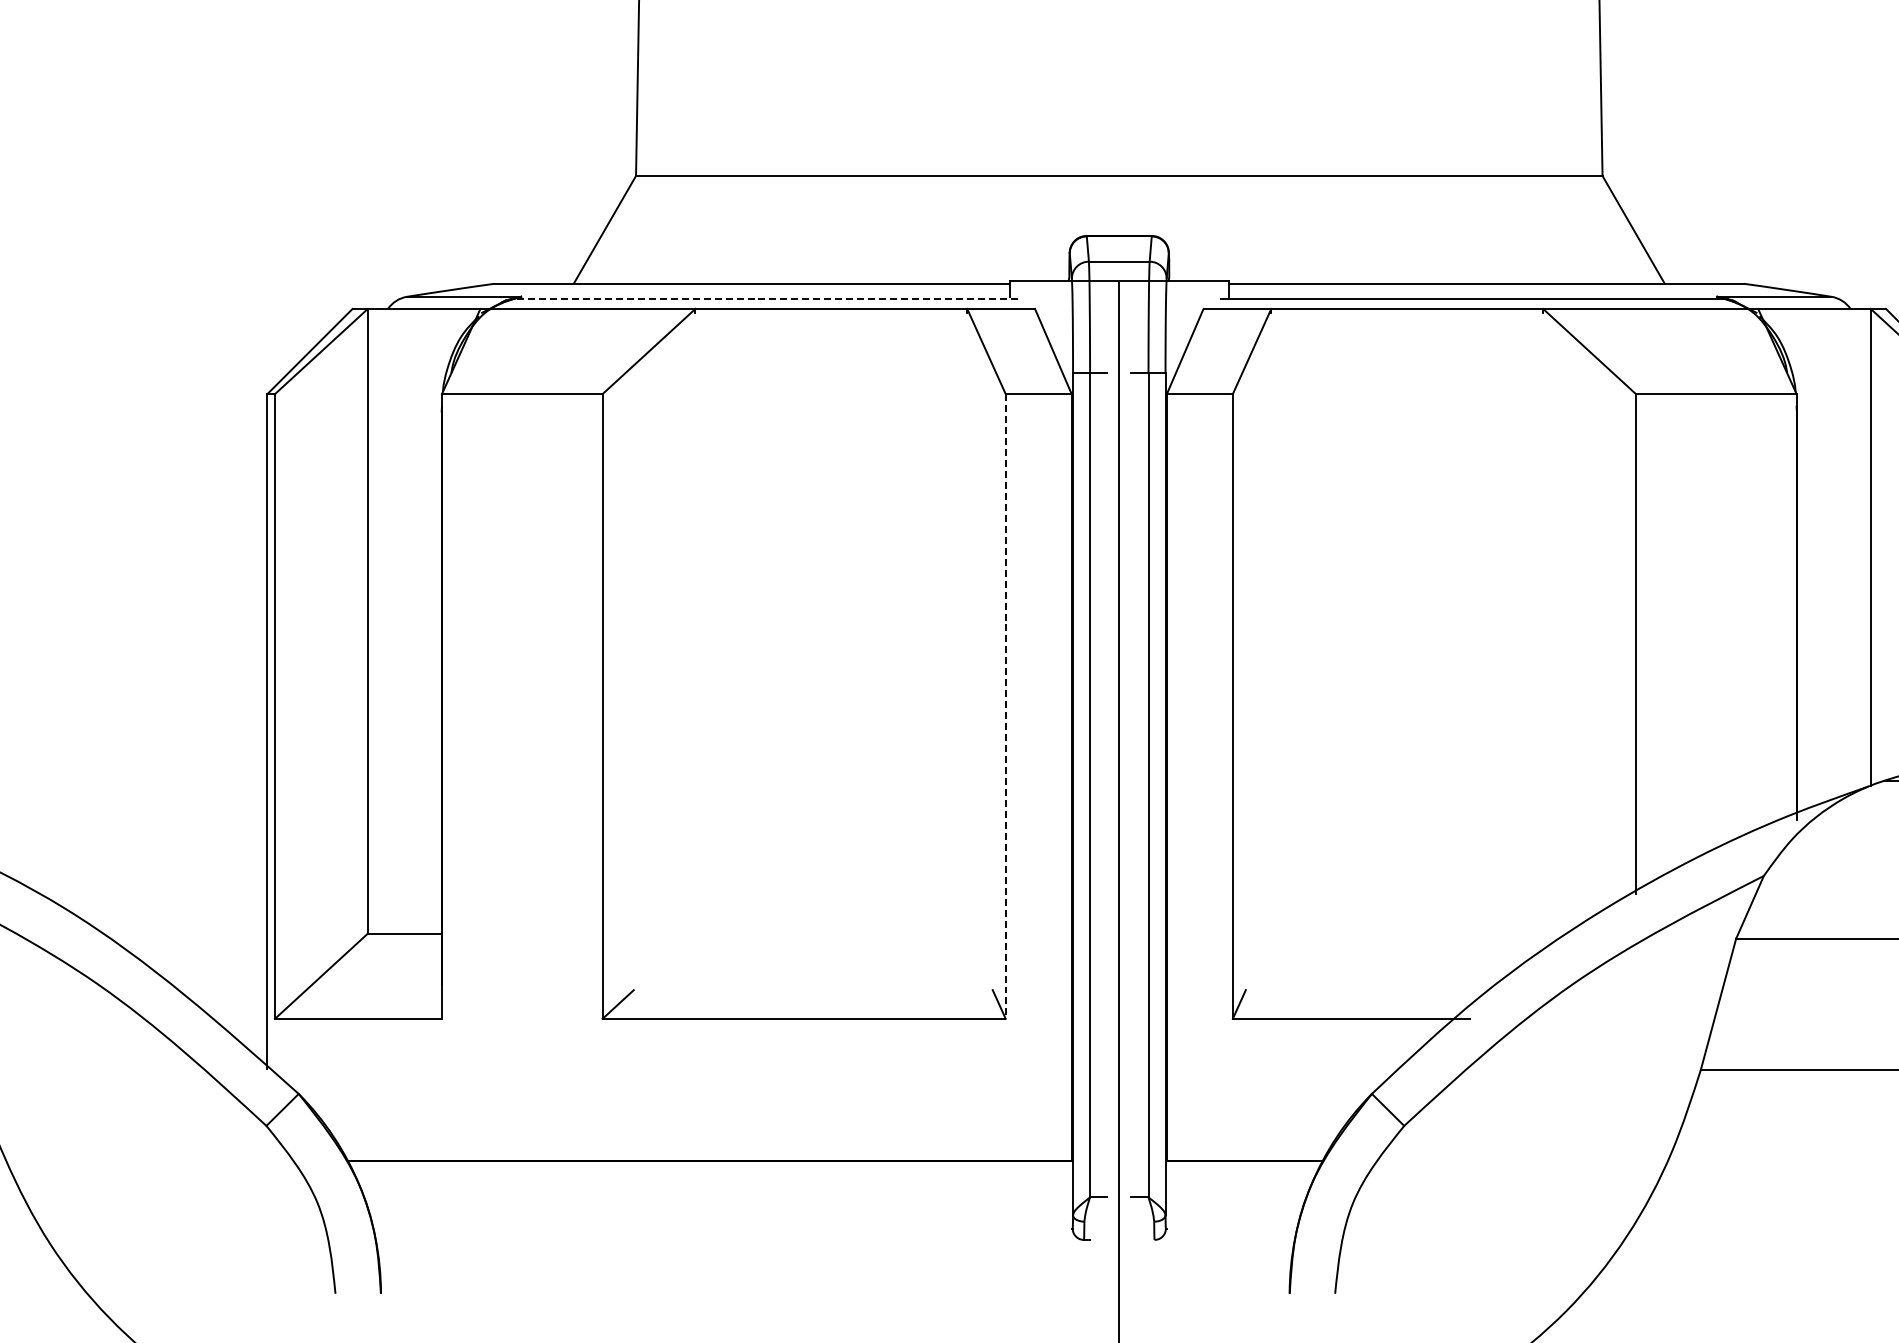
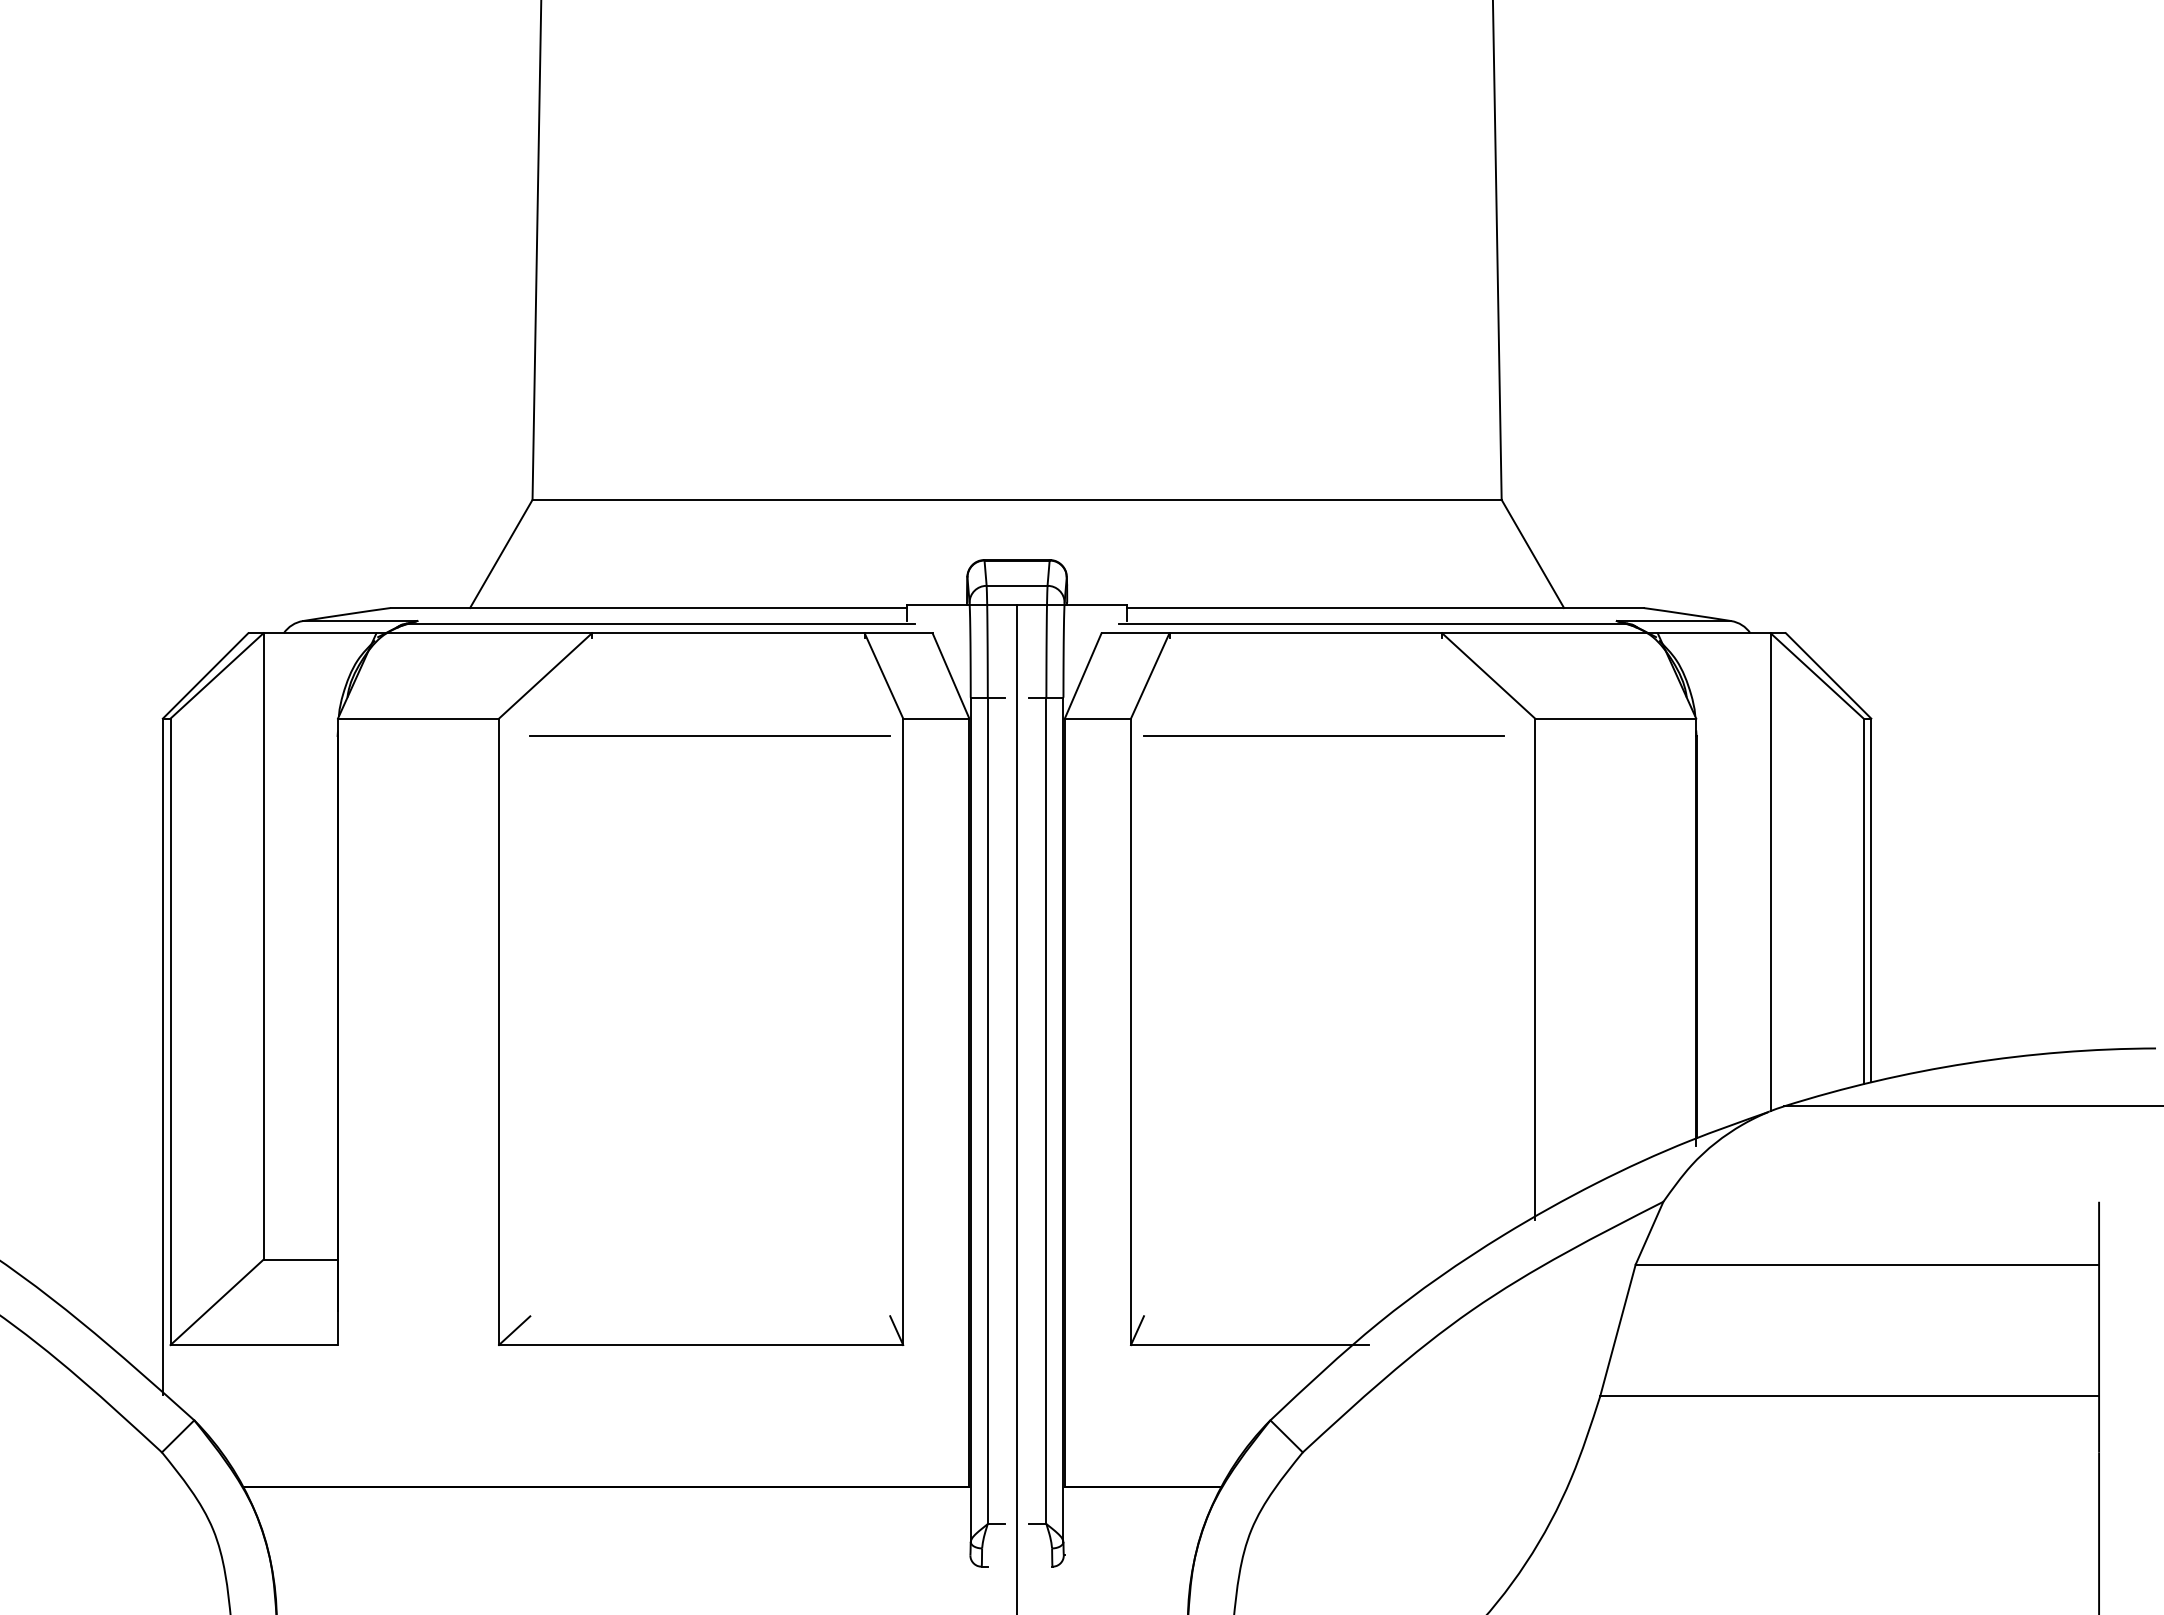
line: (763, 299) -> (660, 623), dashed -> solid
line: (813, 411) -> (710, 736), added
line: (1424, 411) -> (1323, 736), added
line: (1005, 707) -> (903, 1032), dashed -> solid

